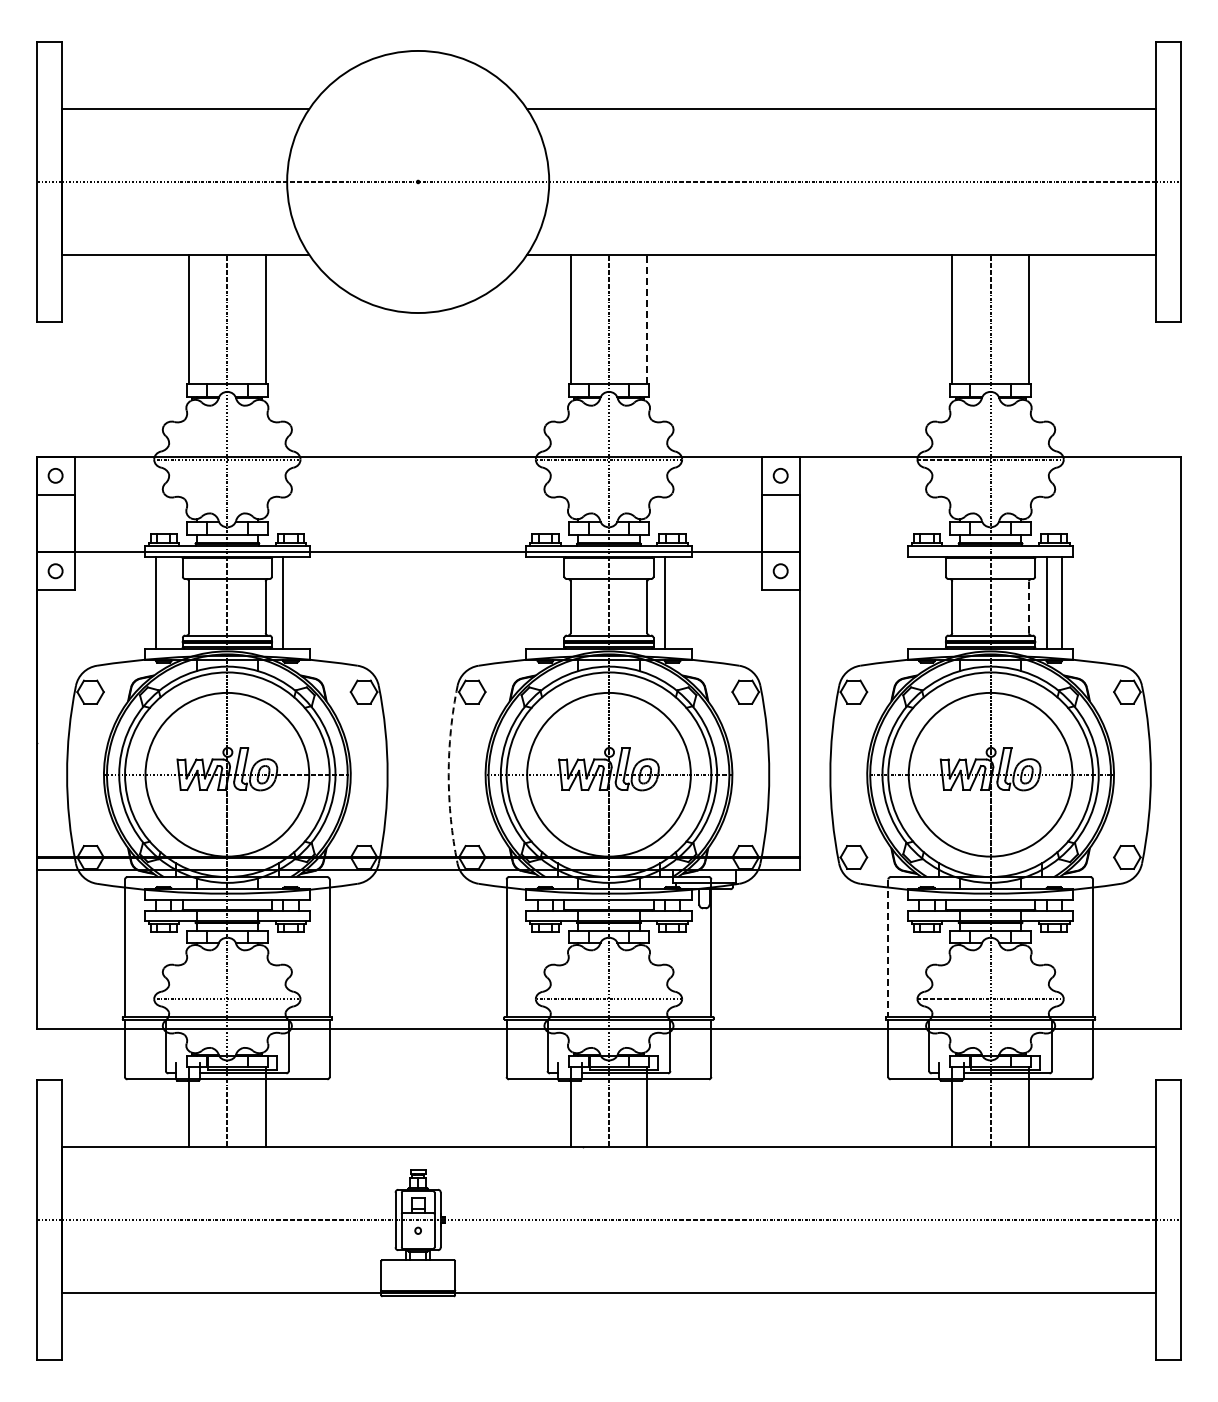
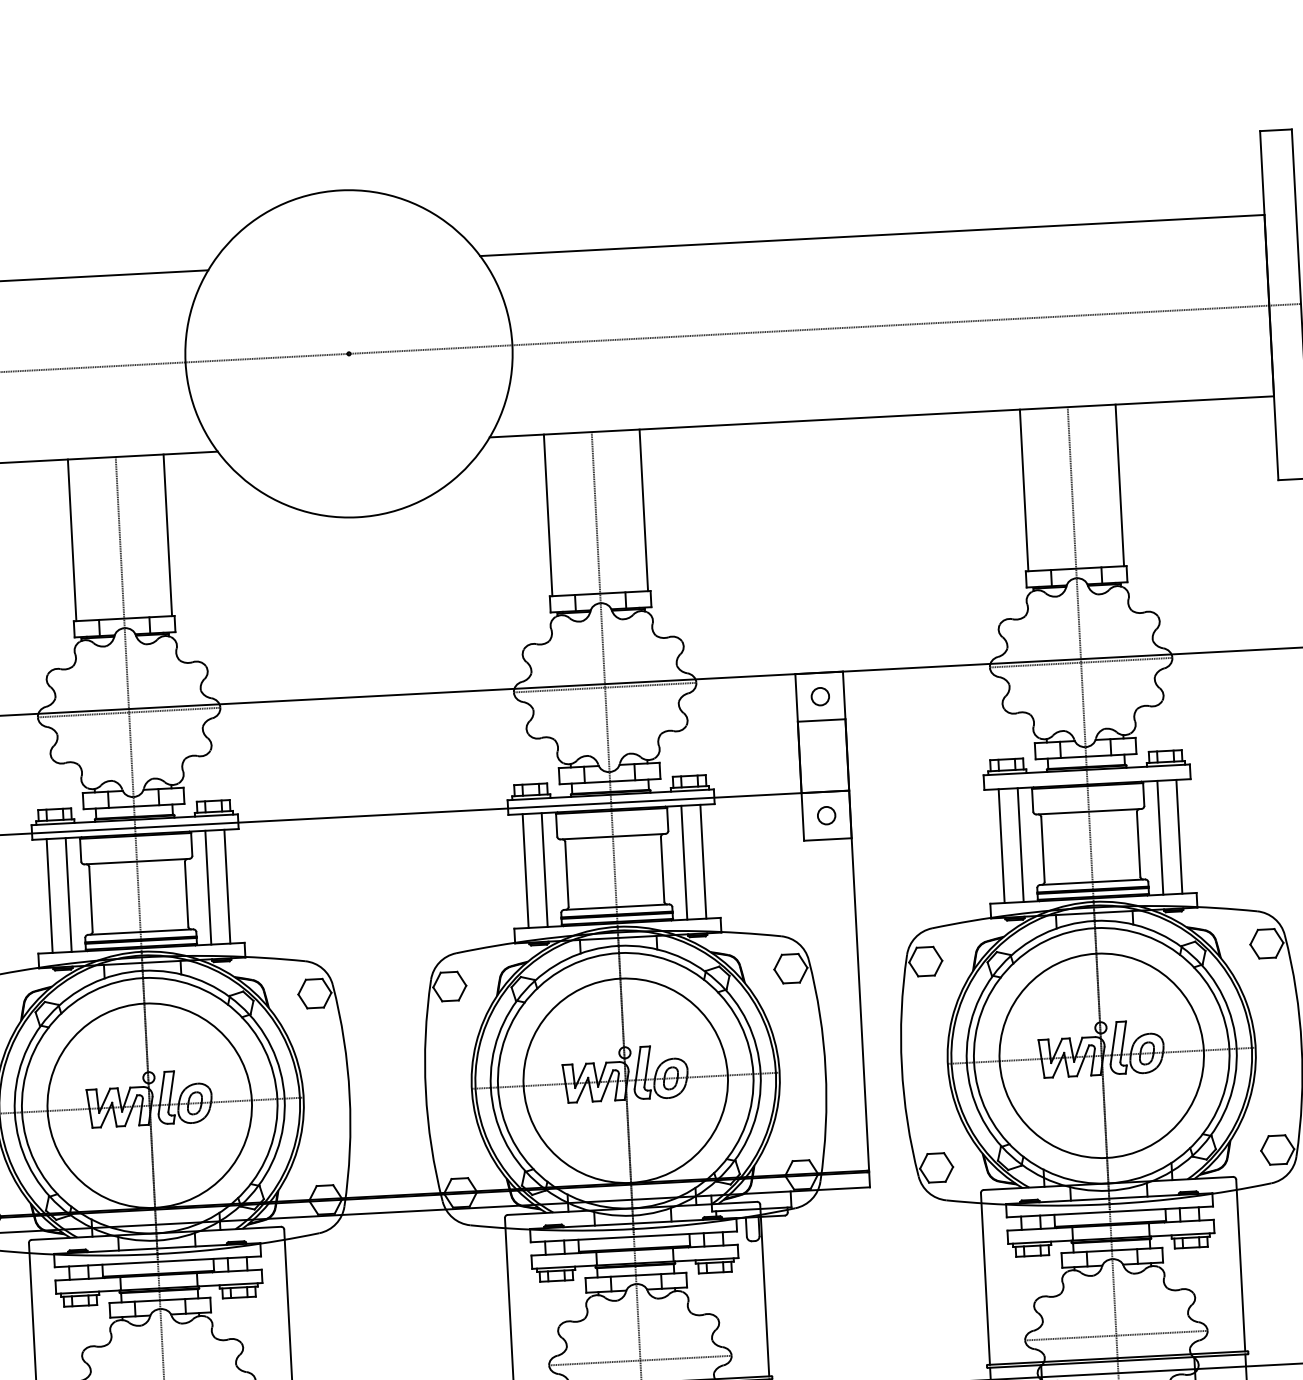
line: (647, 319) -> (644, 510), dashed -> solid
line: (171, 602) -> (68, 894), added
line: (298, 602) -> (227, 886), added
line: (537, 602) -> (525, 870), added
line: (553, 602) -> (545, 869), added
line: (680, 602) -> (703, 861), added
line: (919, 602) -> (1001, 845), added
line: (934, 602) -> (1020, 844), added
line: (1028, 607) -> (1138, 844), dashed -> solid
arc: (448, 774) -> (425, 1090), dashed -> solid
line: (888, 948) -> (985, 1279), dashed -> solid

